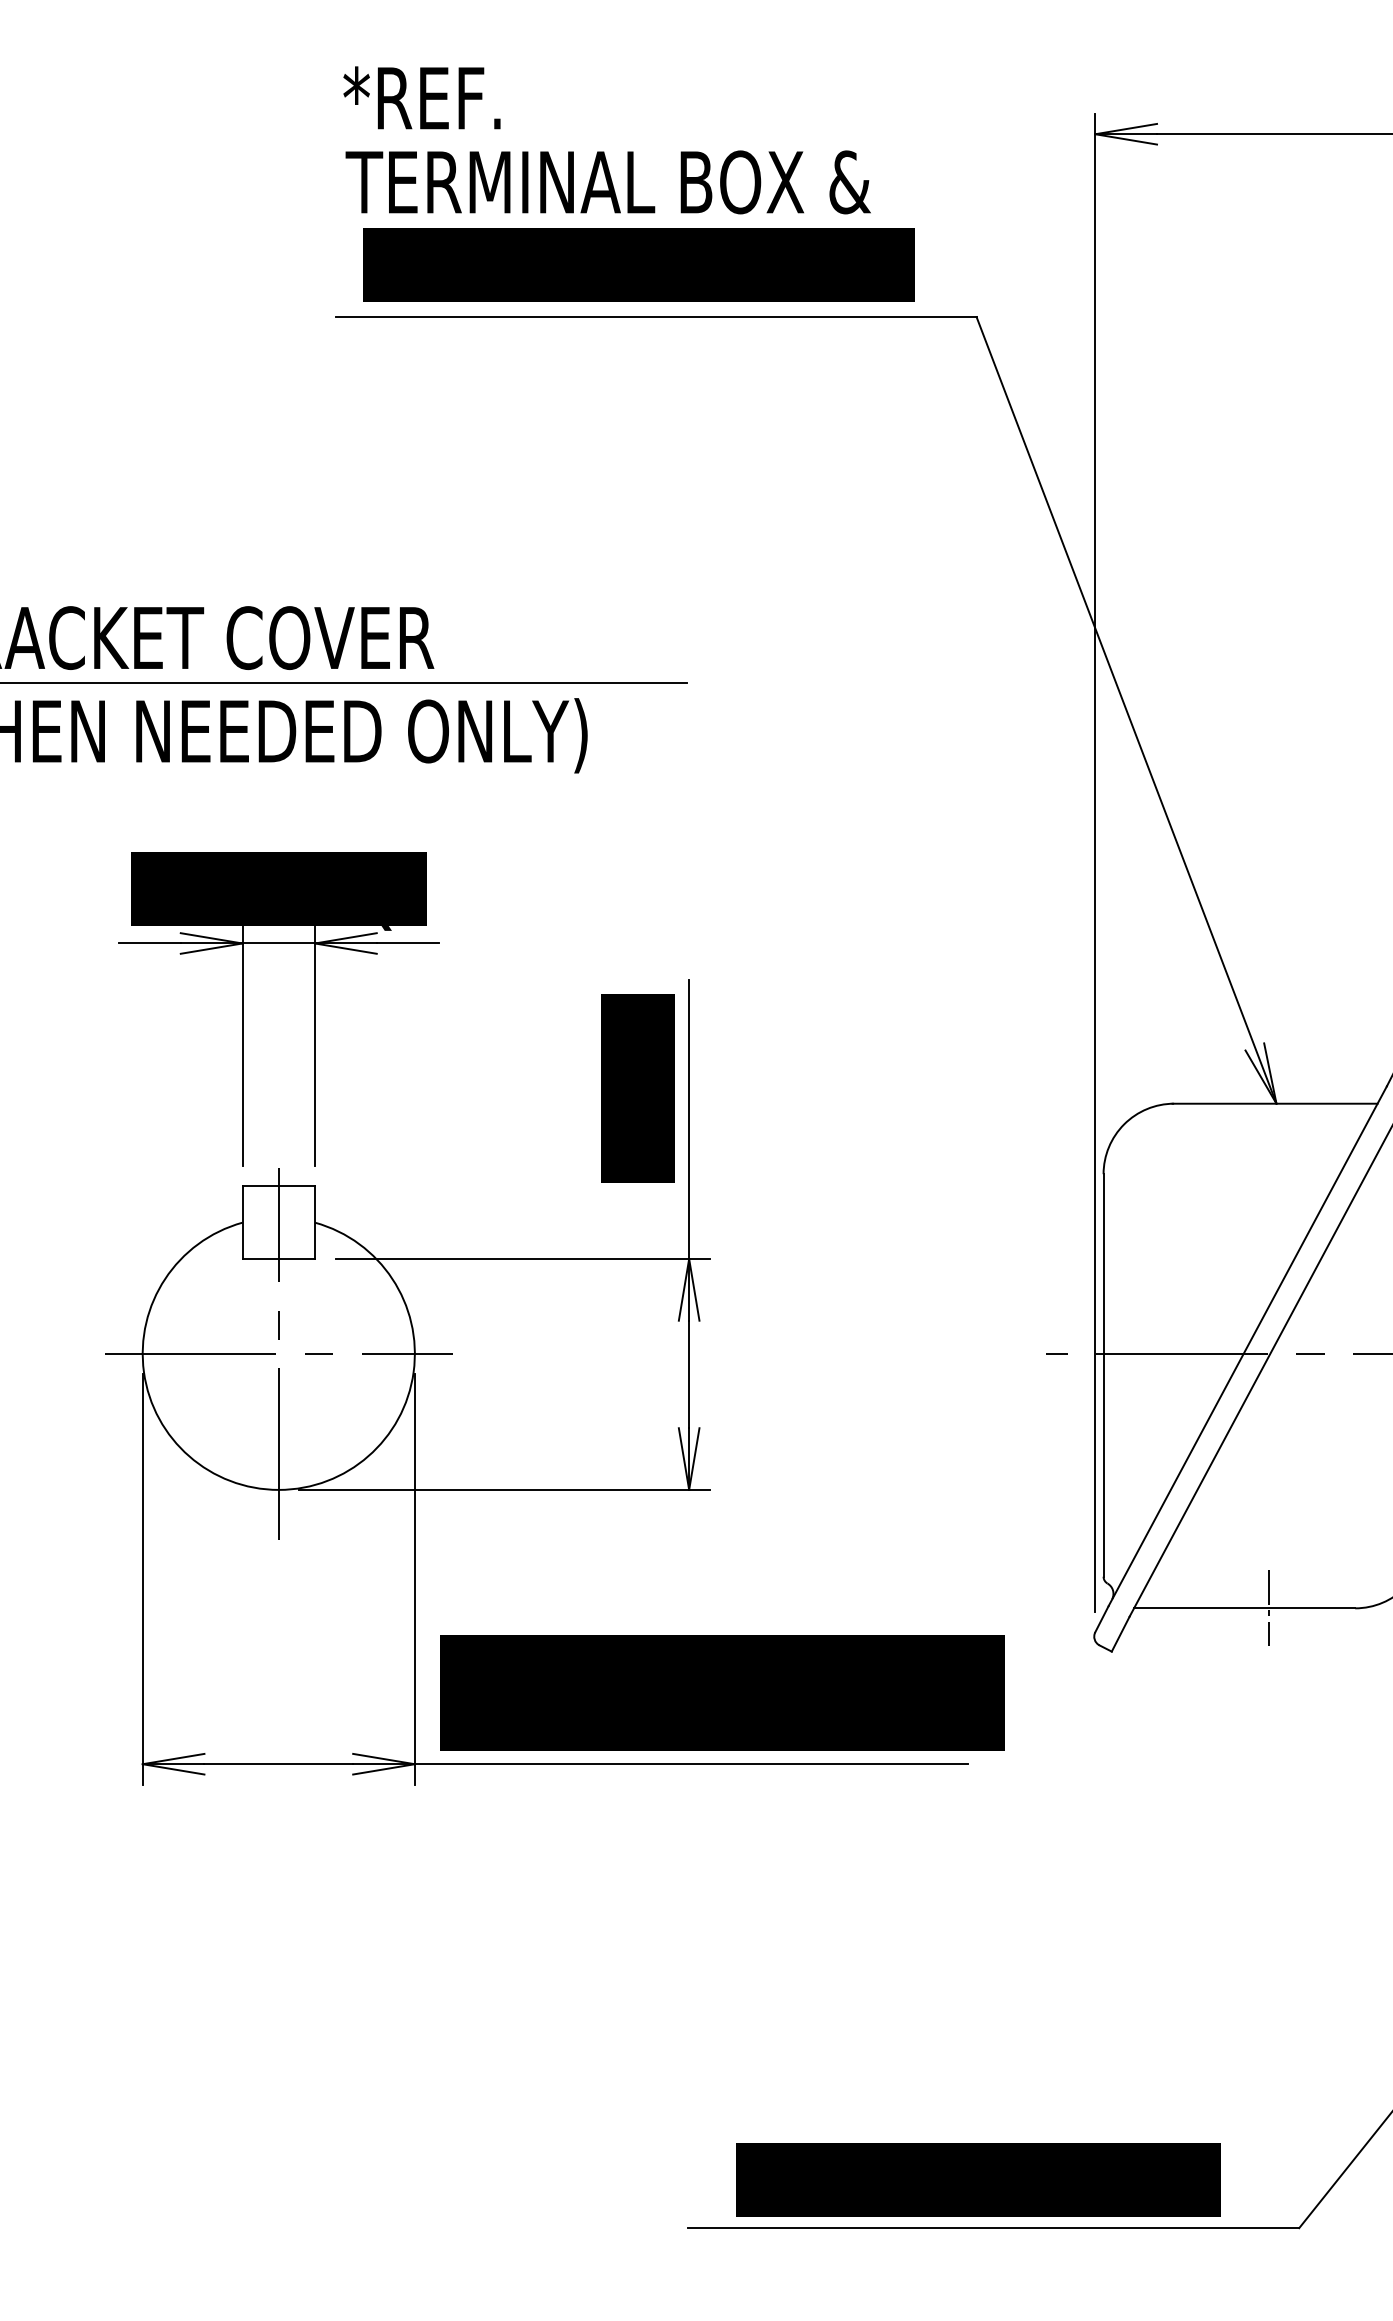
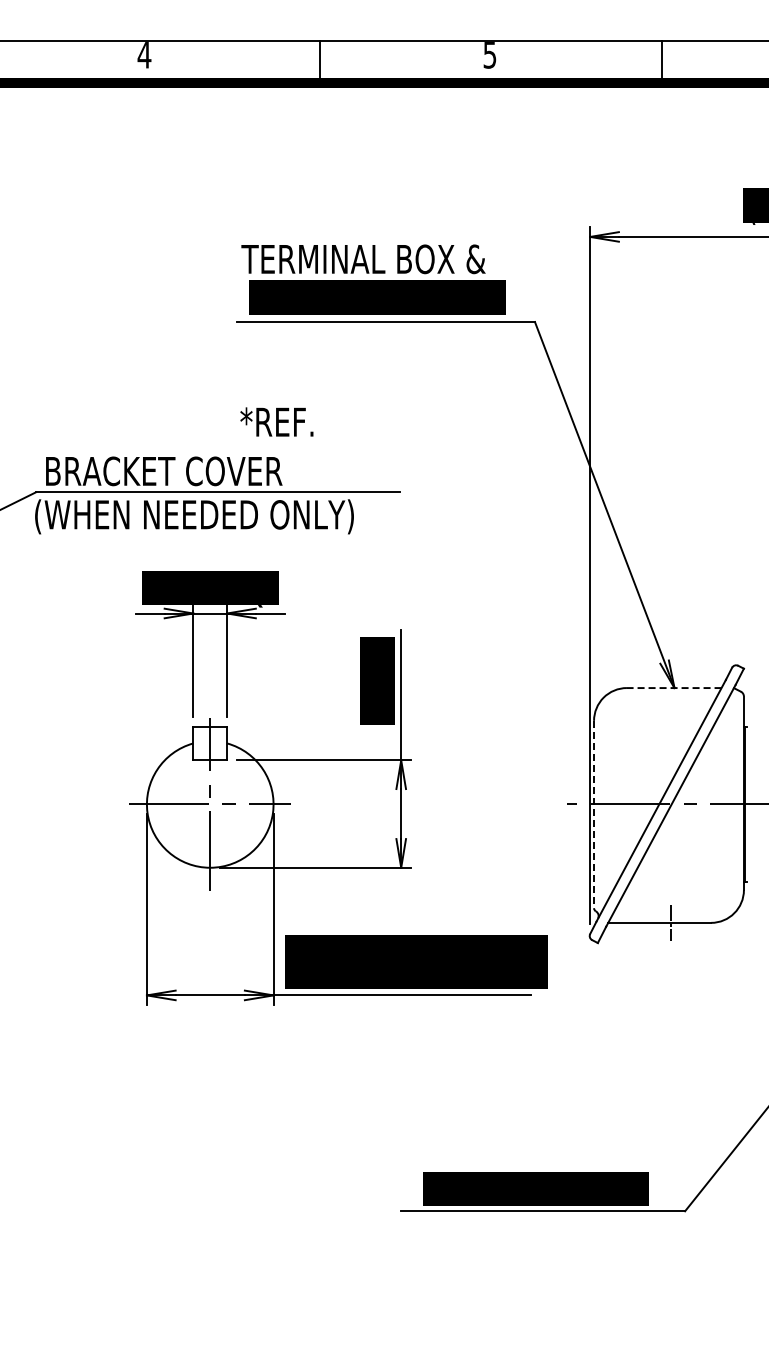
text: (421, 96) -> (276, 421), moved
line: (1274, 1104) -> (673, 688), solid -> dashed
line: (1104, 1375) -> (594, 814), solid -> dashed

